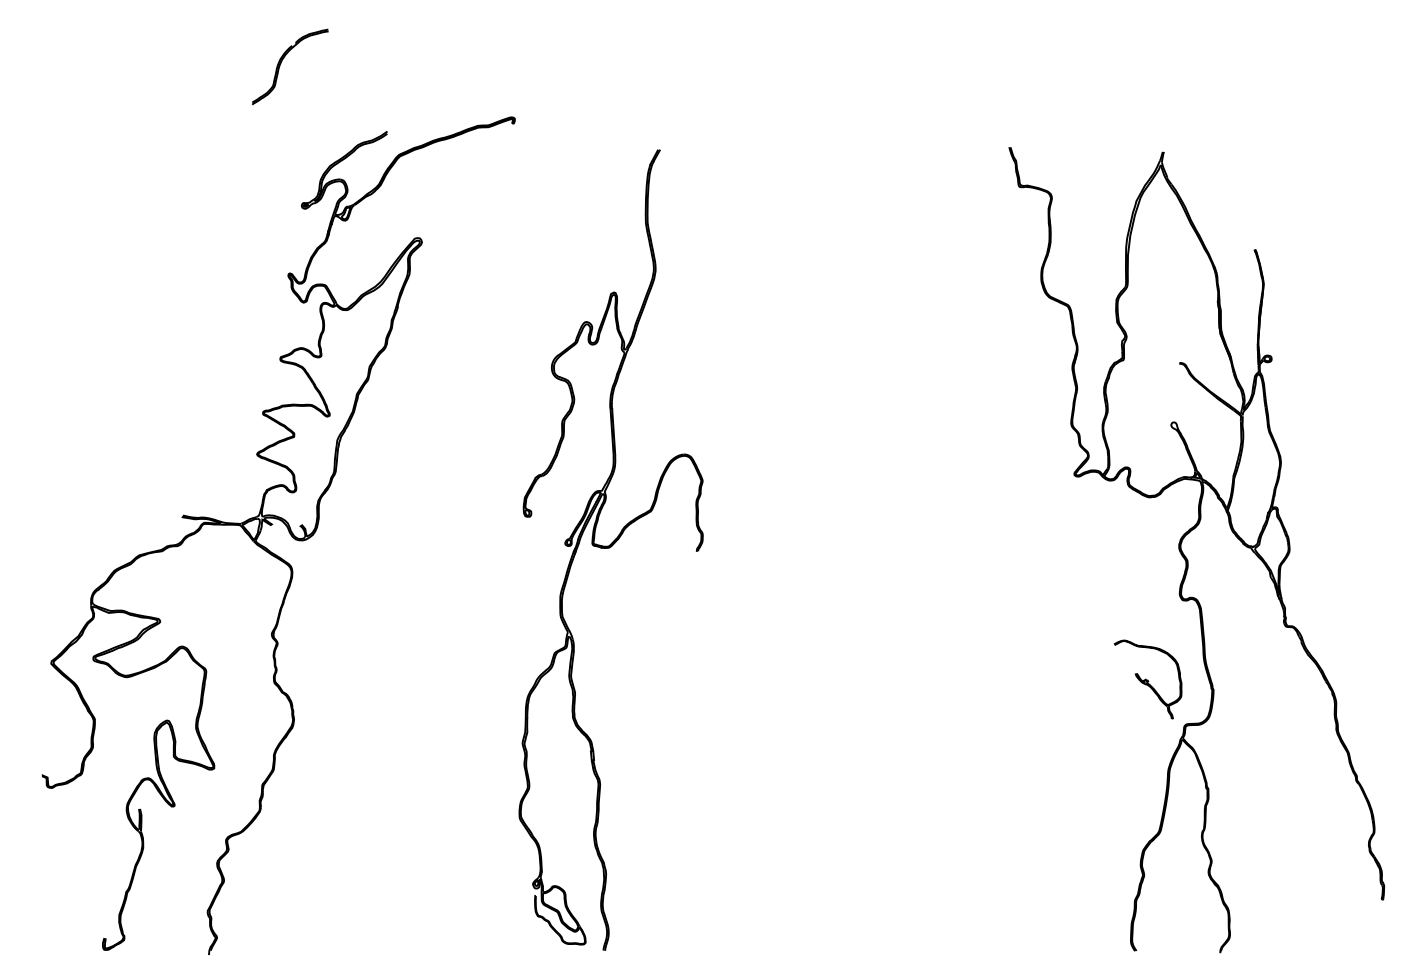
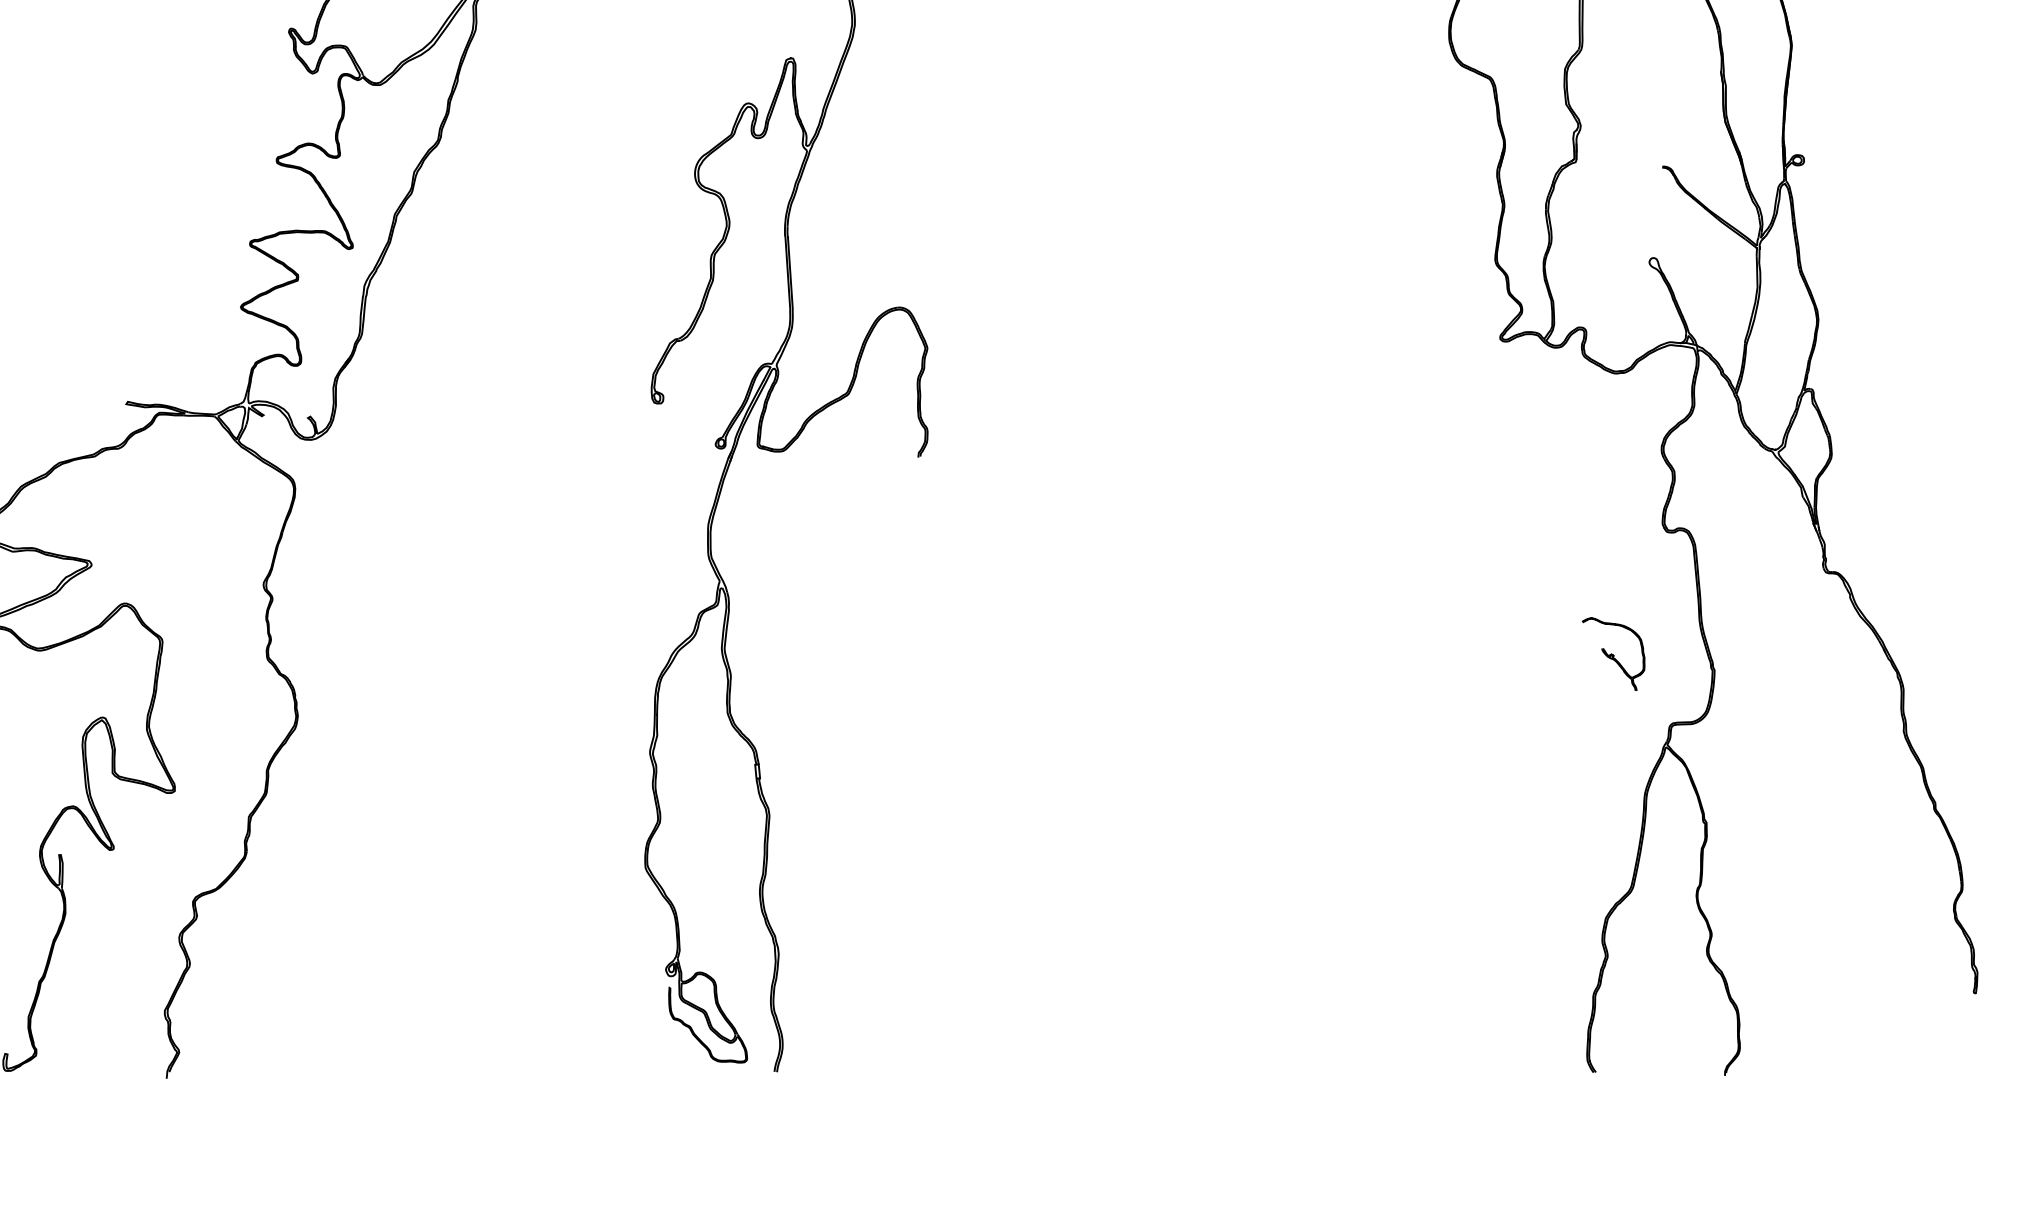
part: (1147, 679) -> (1612, 654), size x0.6

